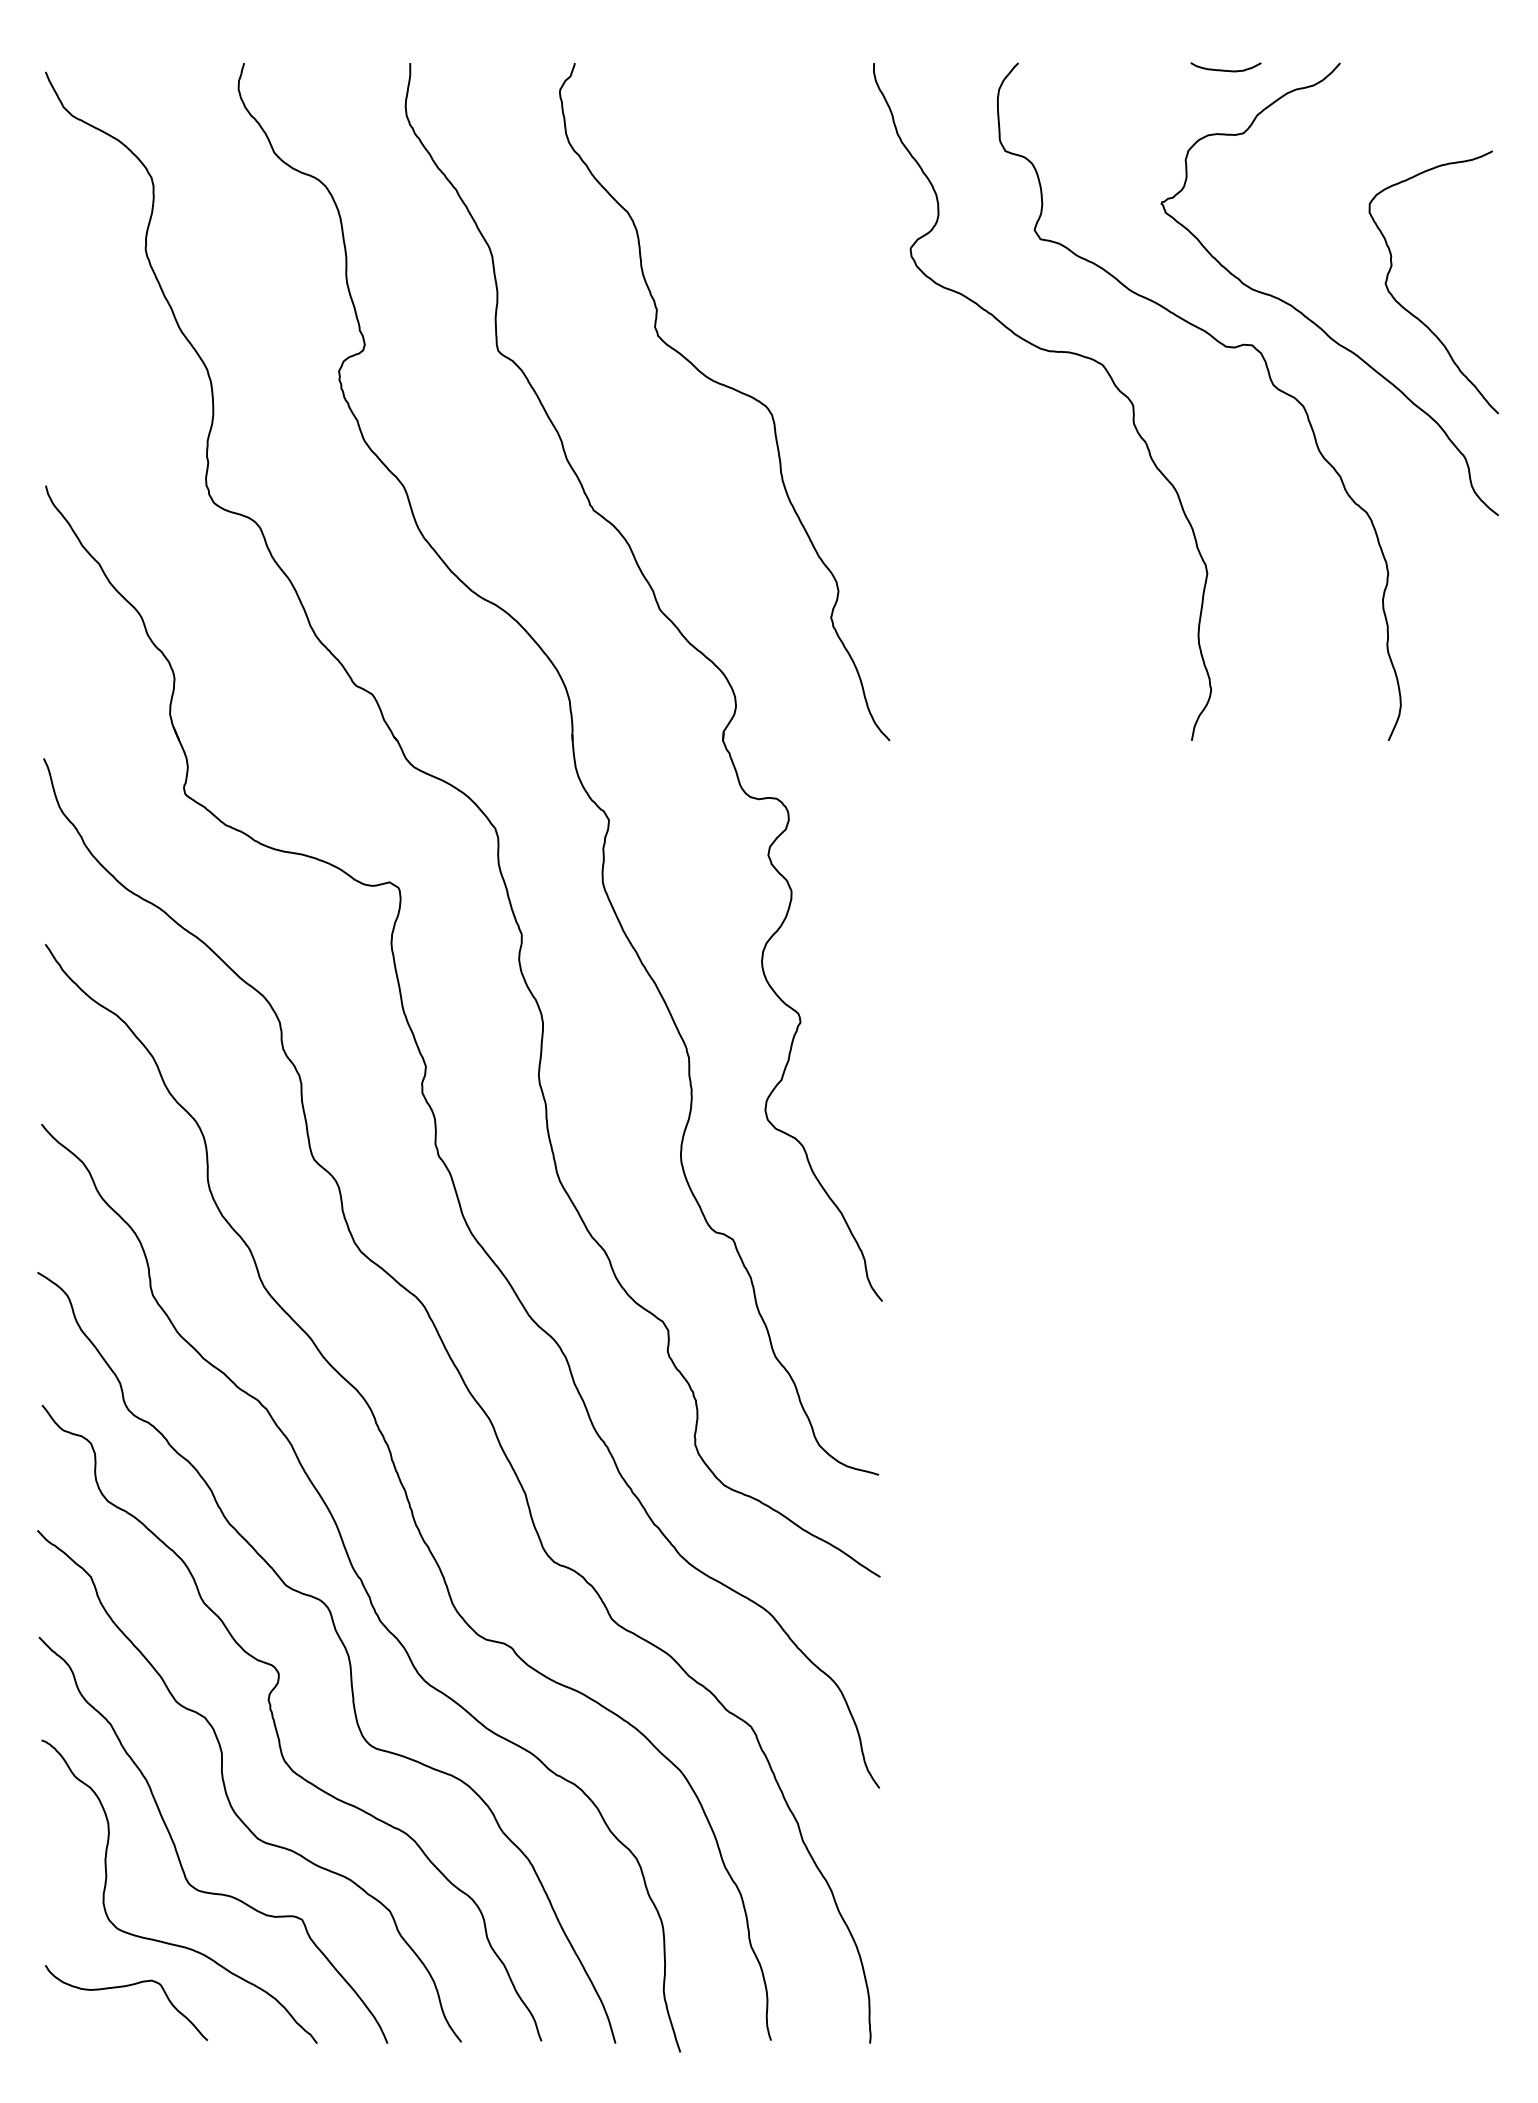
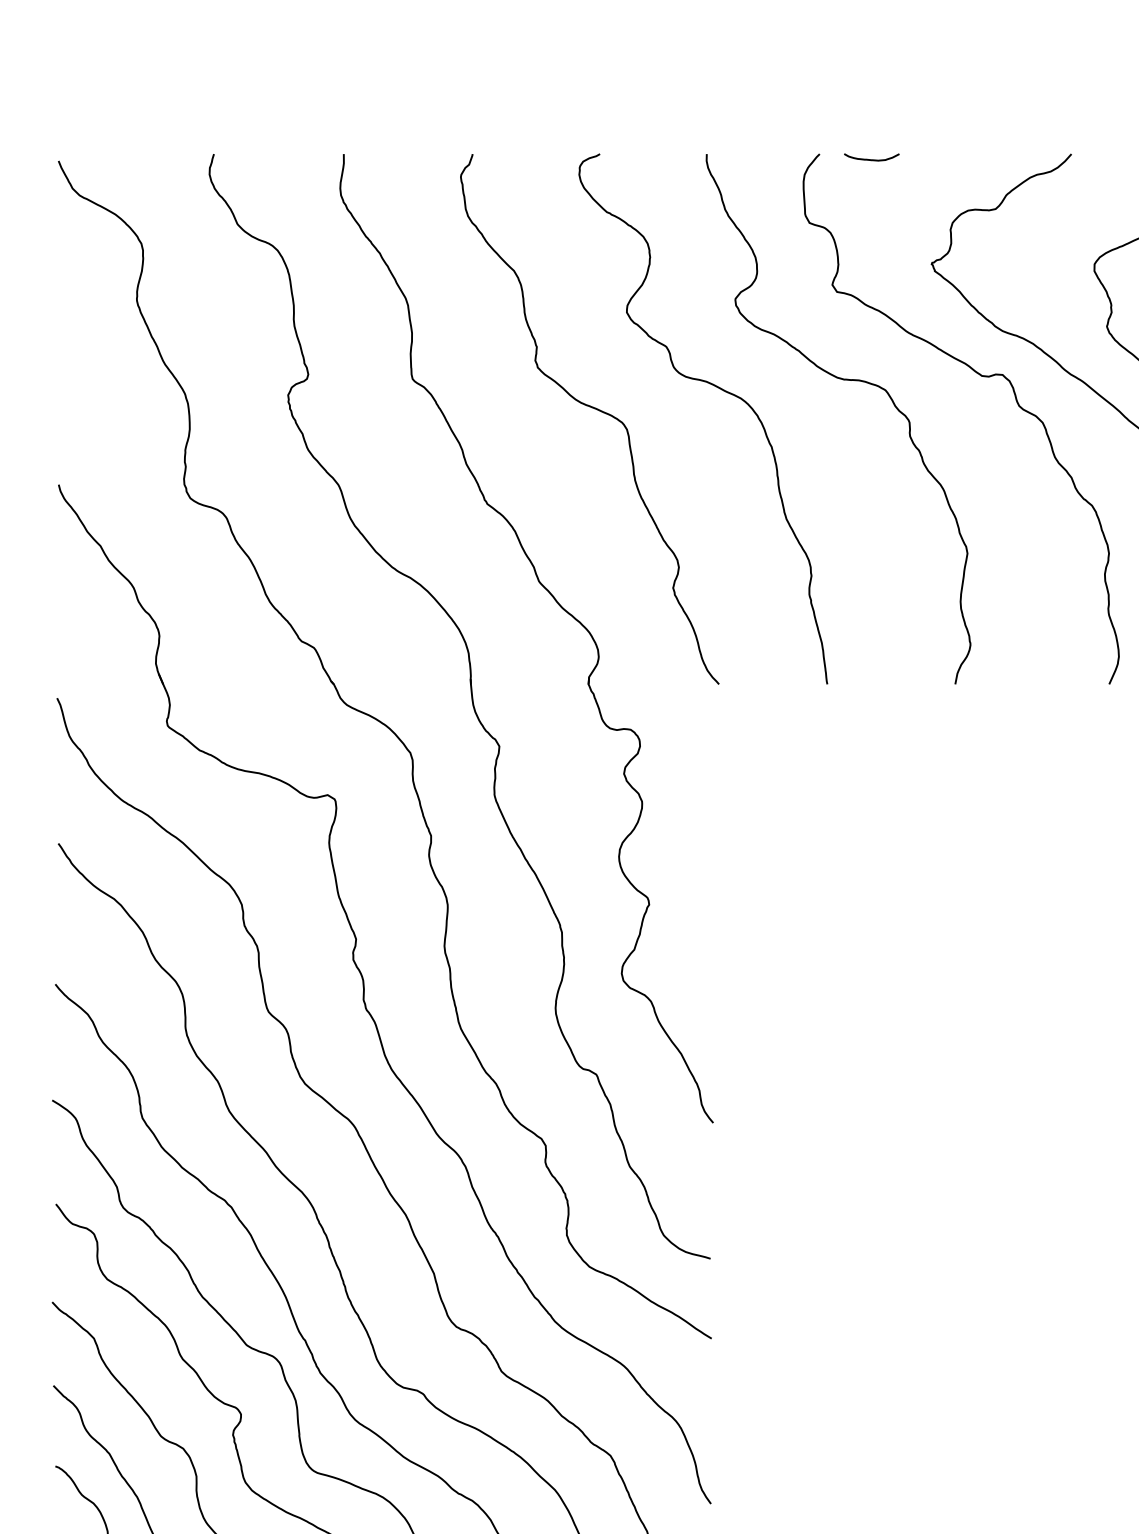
curve: (1224, 69) -> (870, 159), moved
curve: (888, 362) -> (718, 388), added

